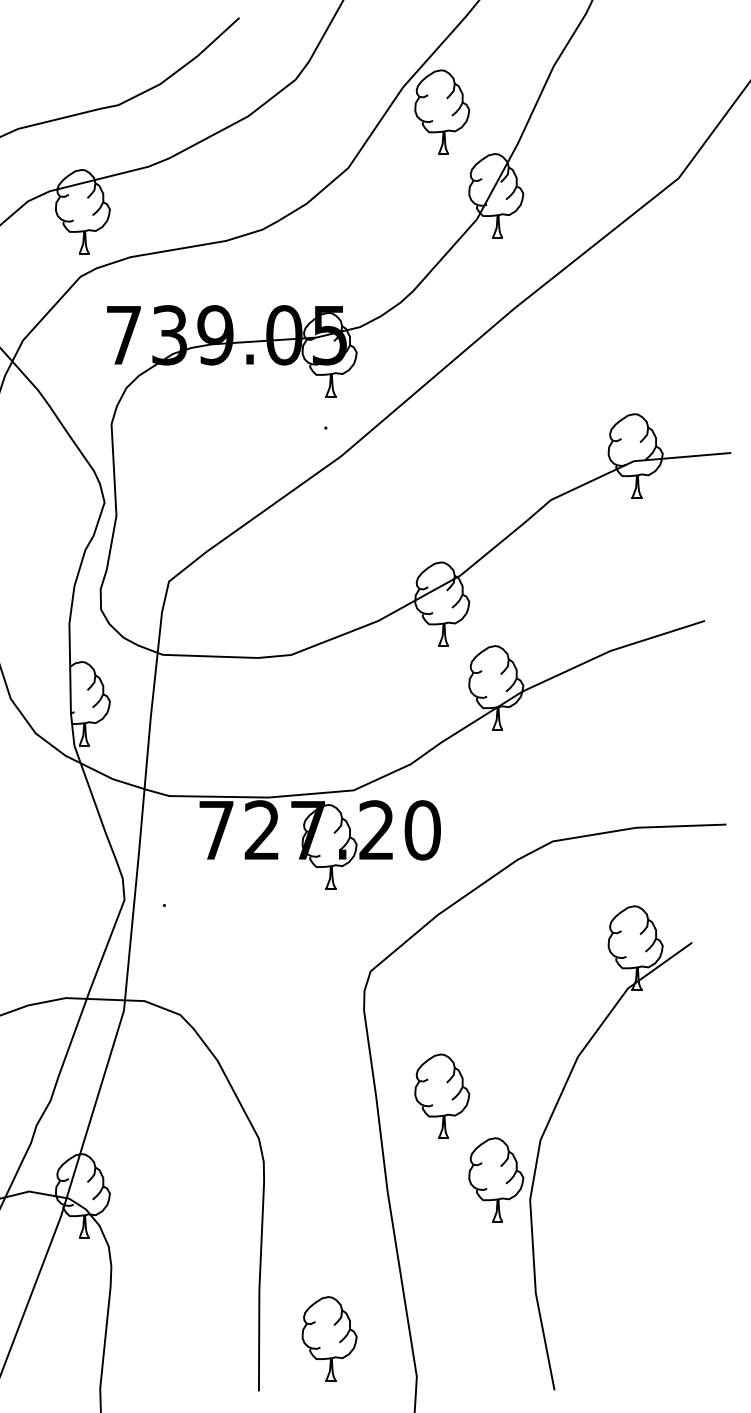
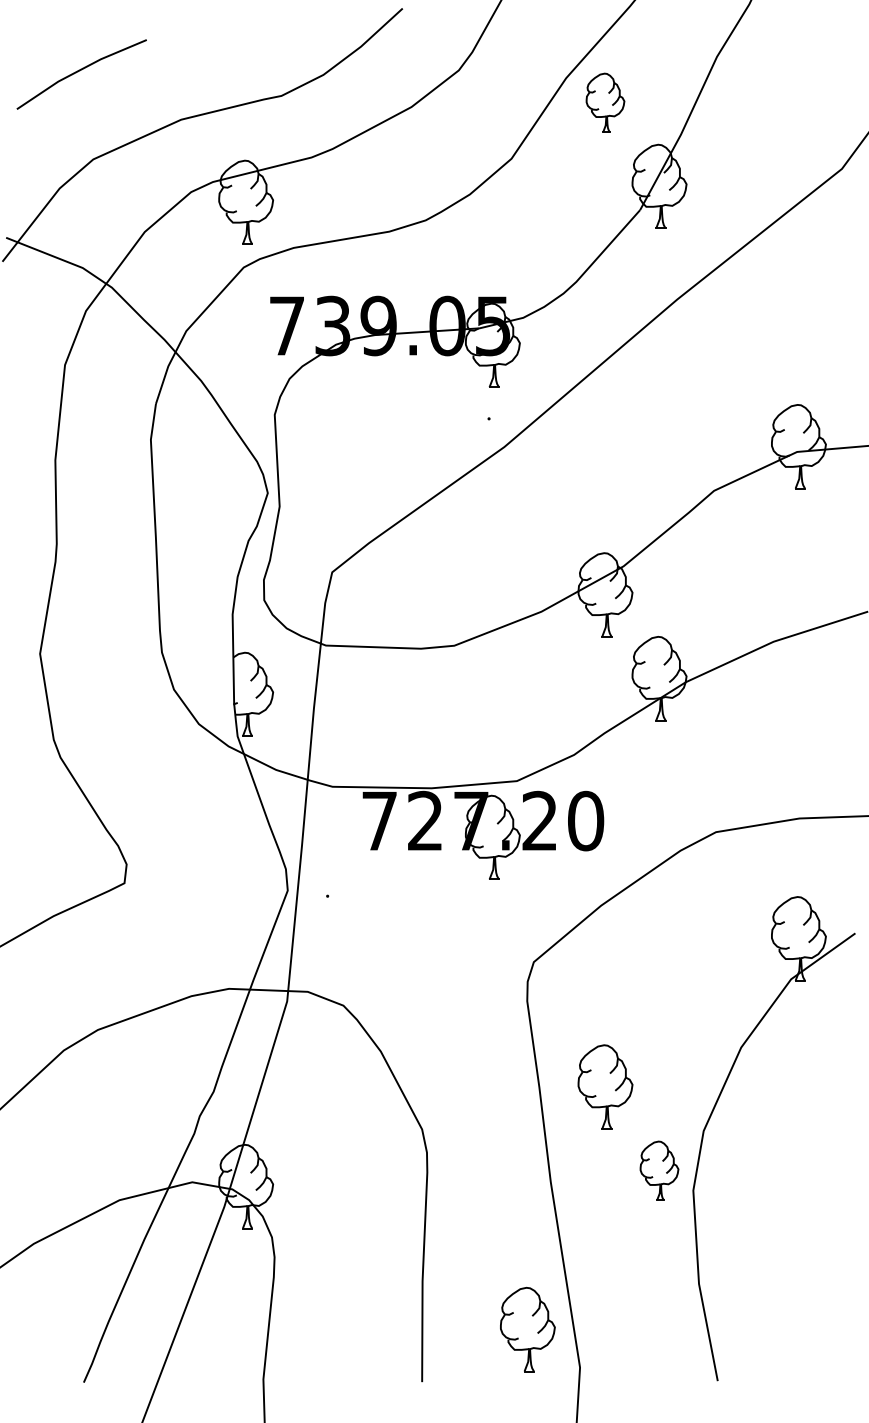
part: (442, 111) -> (605, 102), size x0.7
part: (496, 1179) -> (659, 1170), size x0.7
part: (329, 1338) -> (527, 1329), moved

